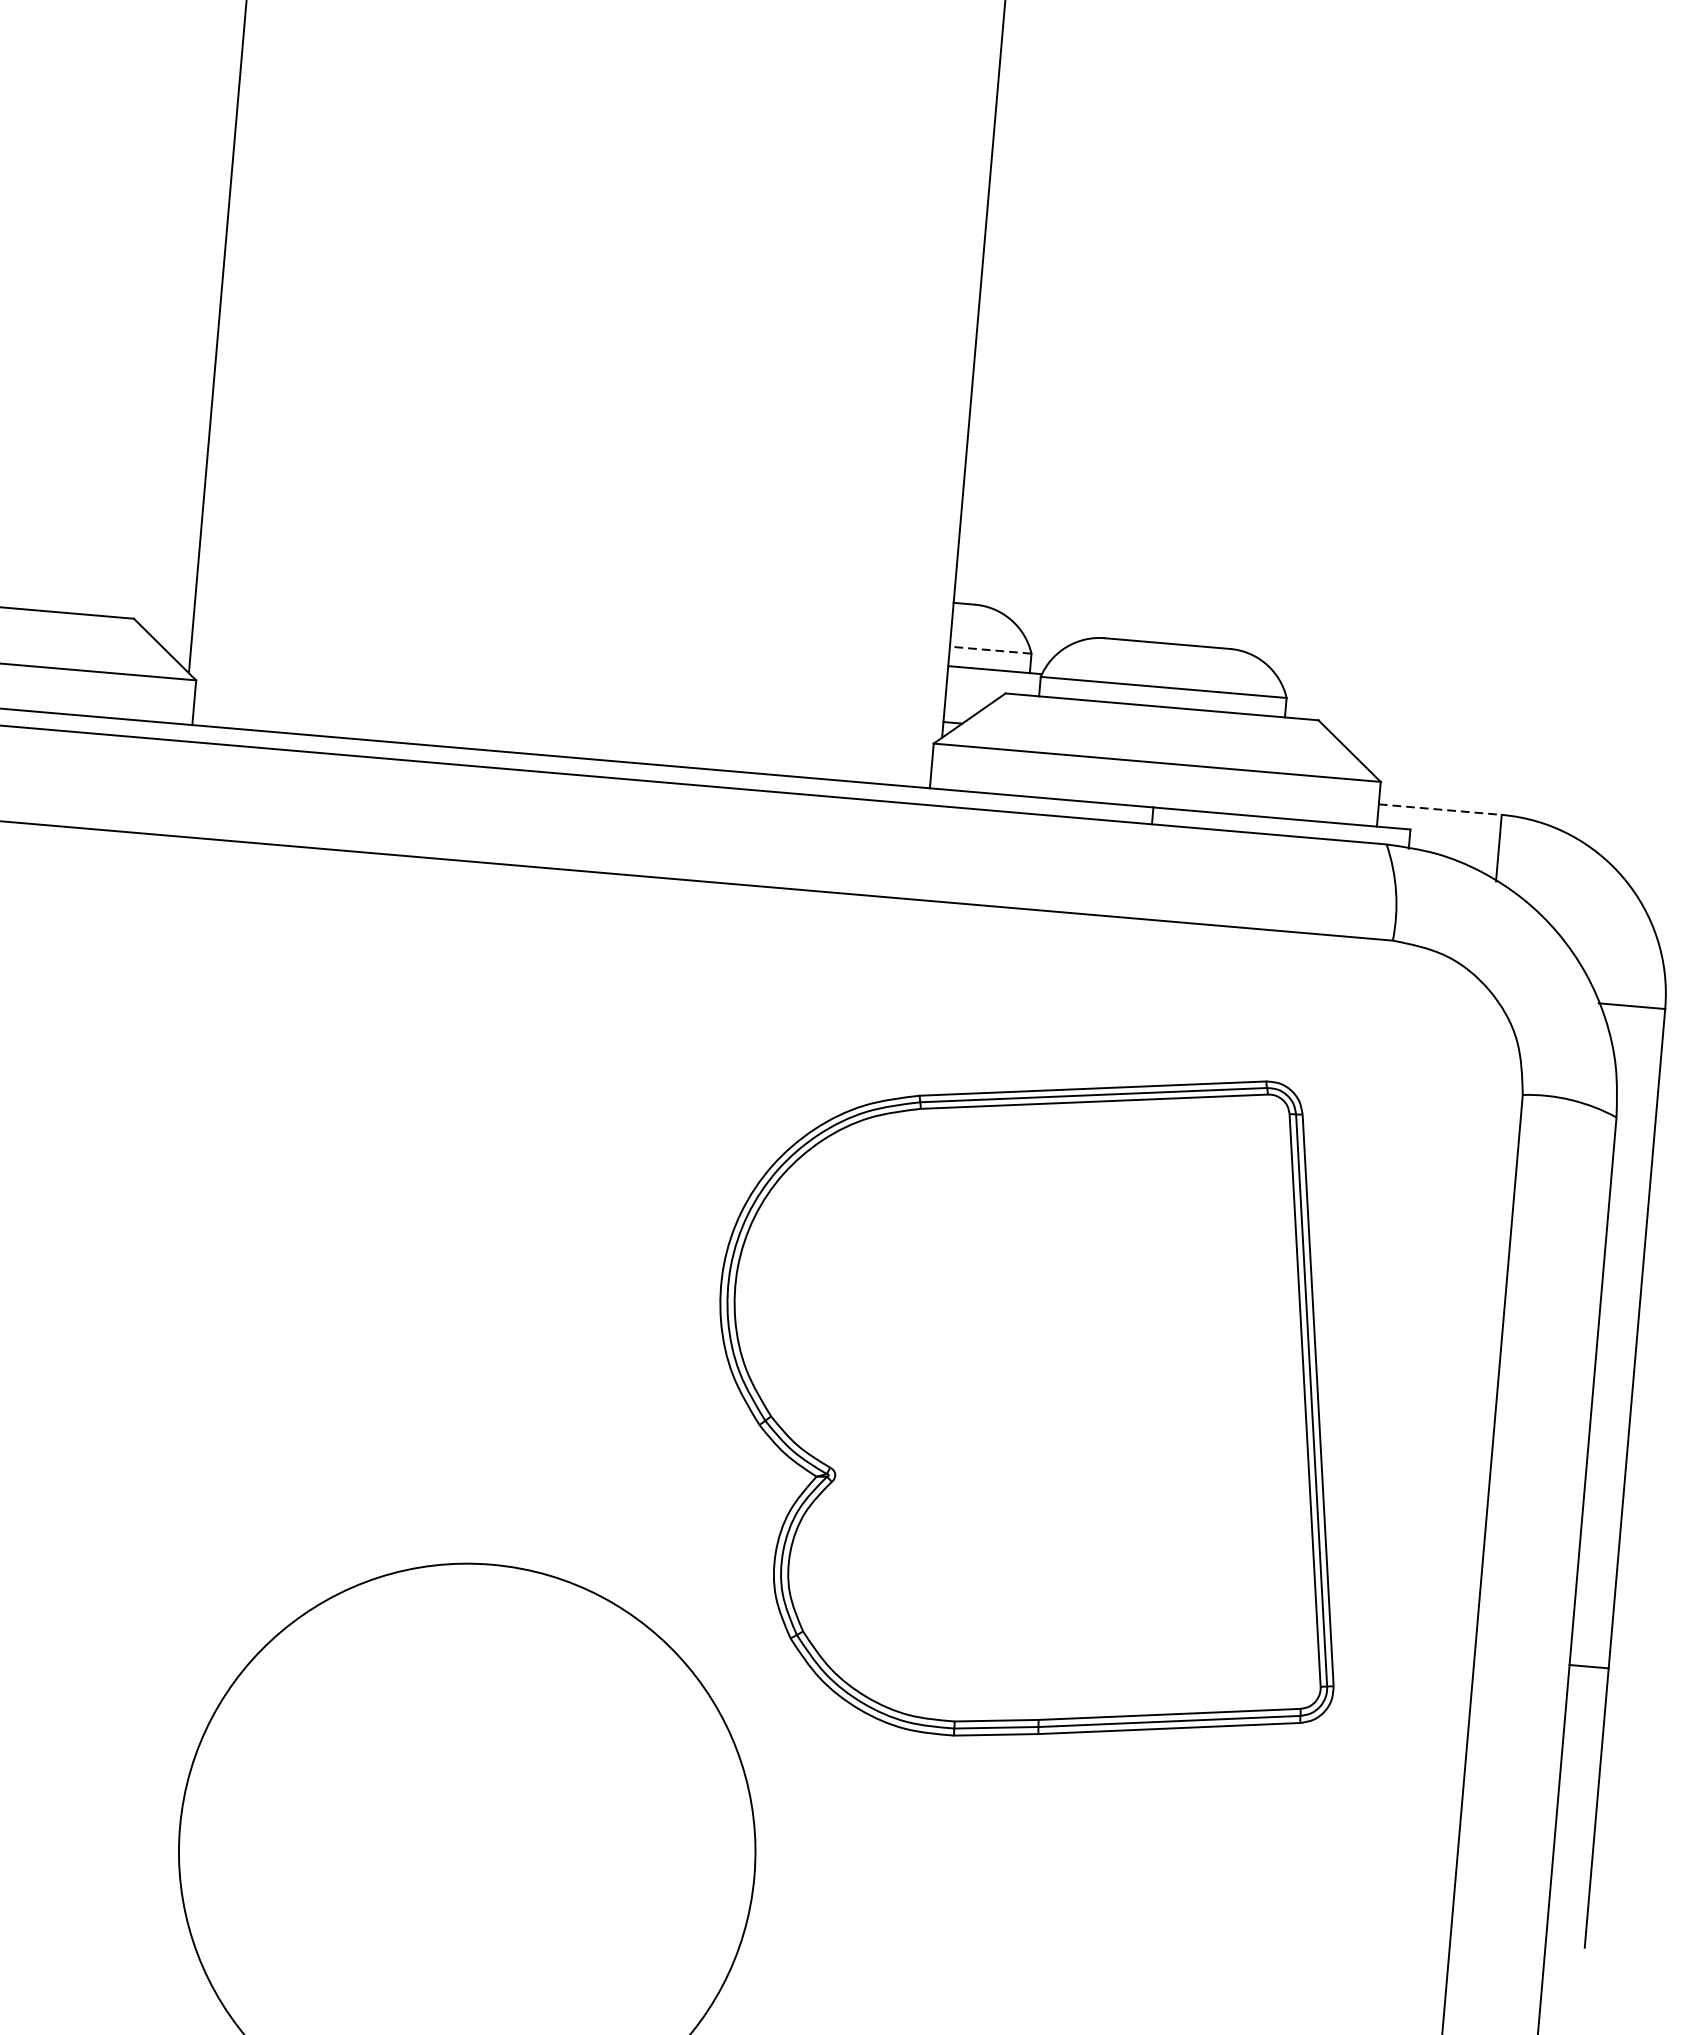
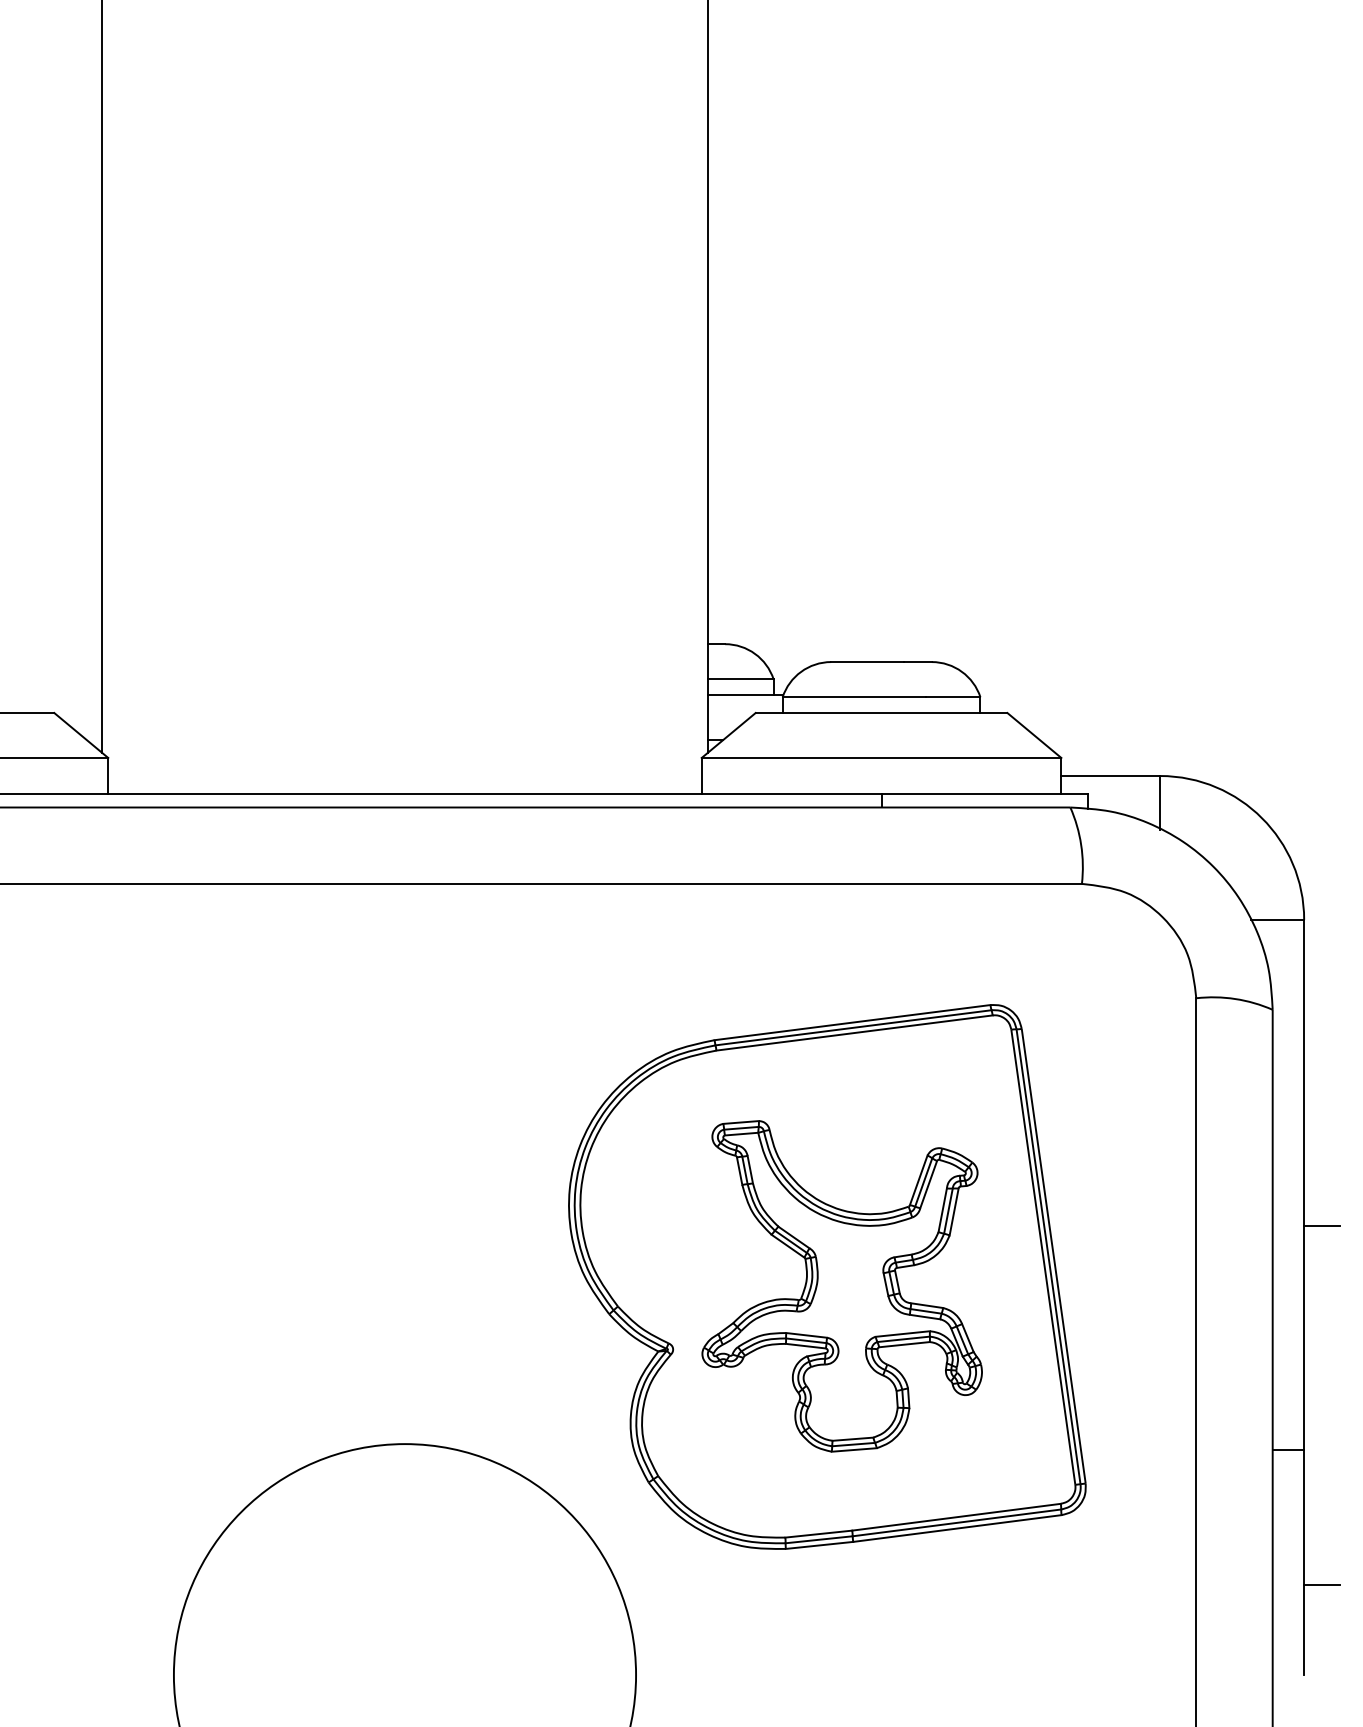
line: (990, 650) -> (740, 679), dashed -> solid
line: (1441, 810) -> (1111, 776), dashed -> solid
line: (1655, 1390) -> (1322, 1225), added
part: (1051, 1415) -> (841, 1286), added
line: (1617, 1838) -> (1322, 1585), added

